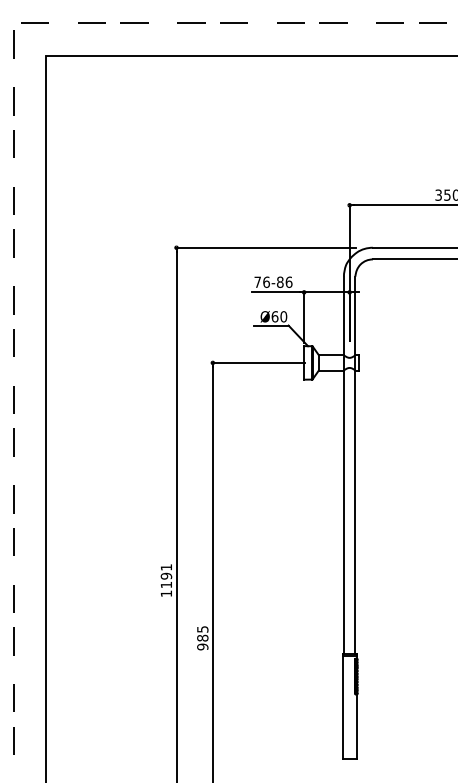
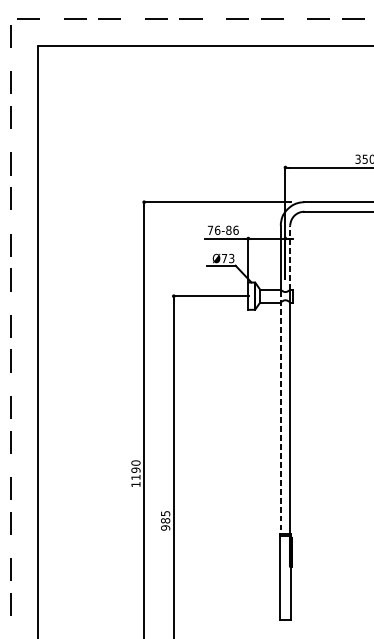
line: (355, 315) -> (290, 257), solid -> dashed
text: (279, 316) -> (228, 258), Ø60 -> Ø73
line: (343, 505) -> (280, 412), solid -> dashed
text: (166, 567) -> (136, 463), 1191 -> 1190

